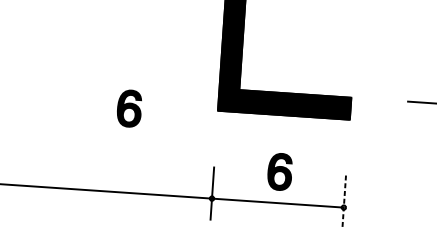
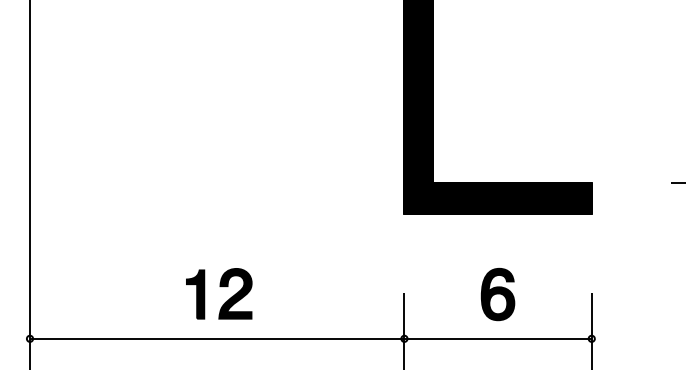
part: (129, 108) -> (278, 219), removed
part: (84, 152) -> (219, 286), added
line: (343, 203) -> (591, 332), dashed -> solid

